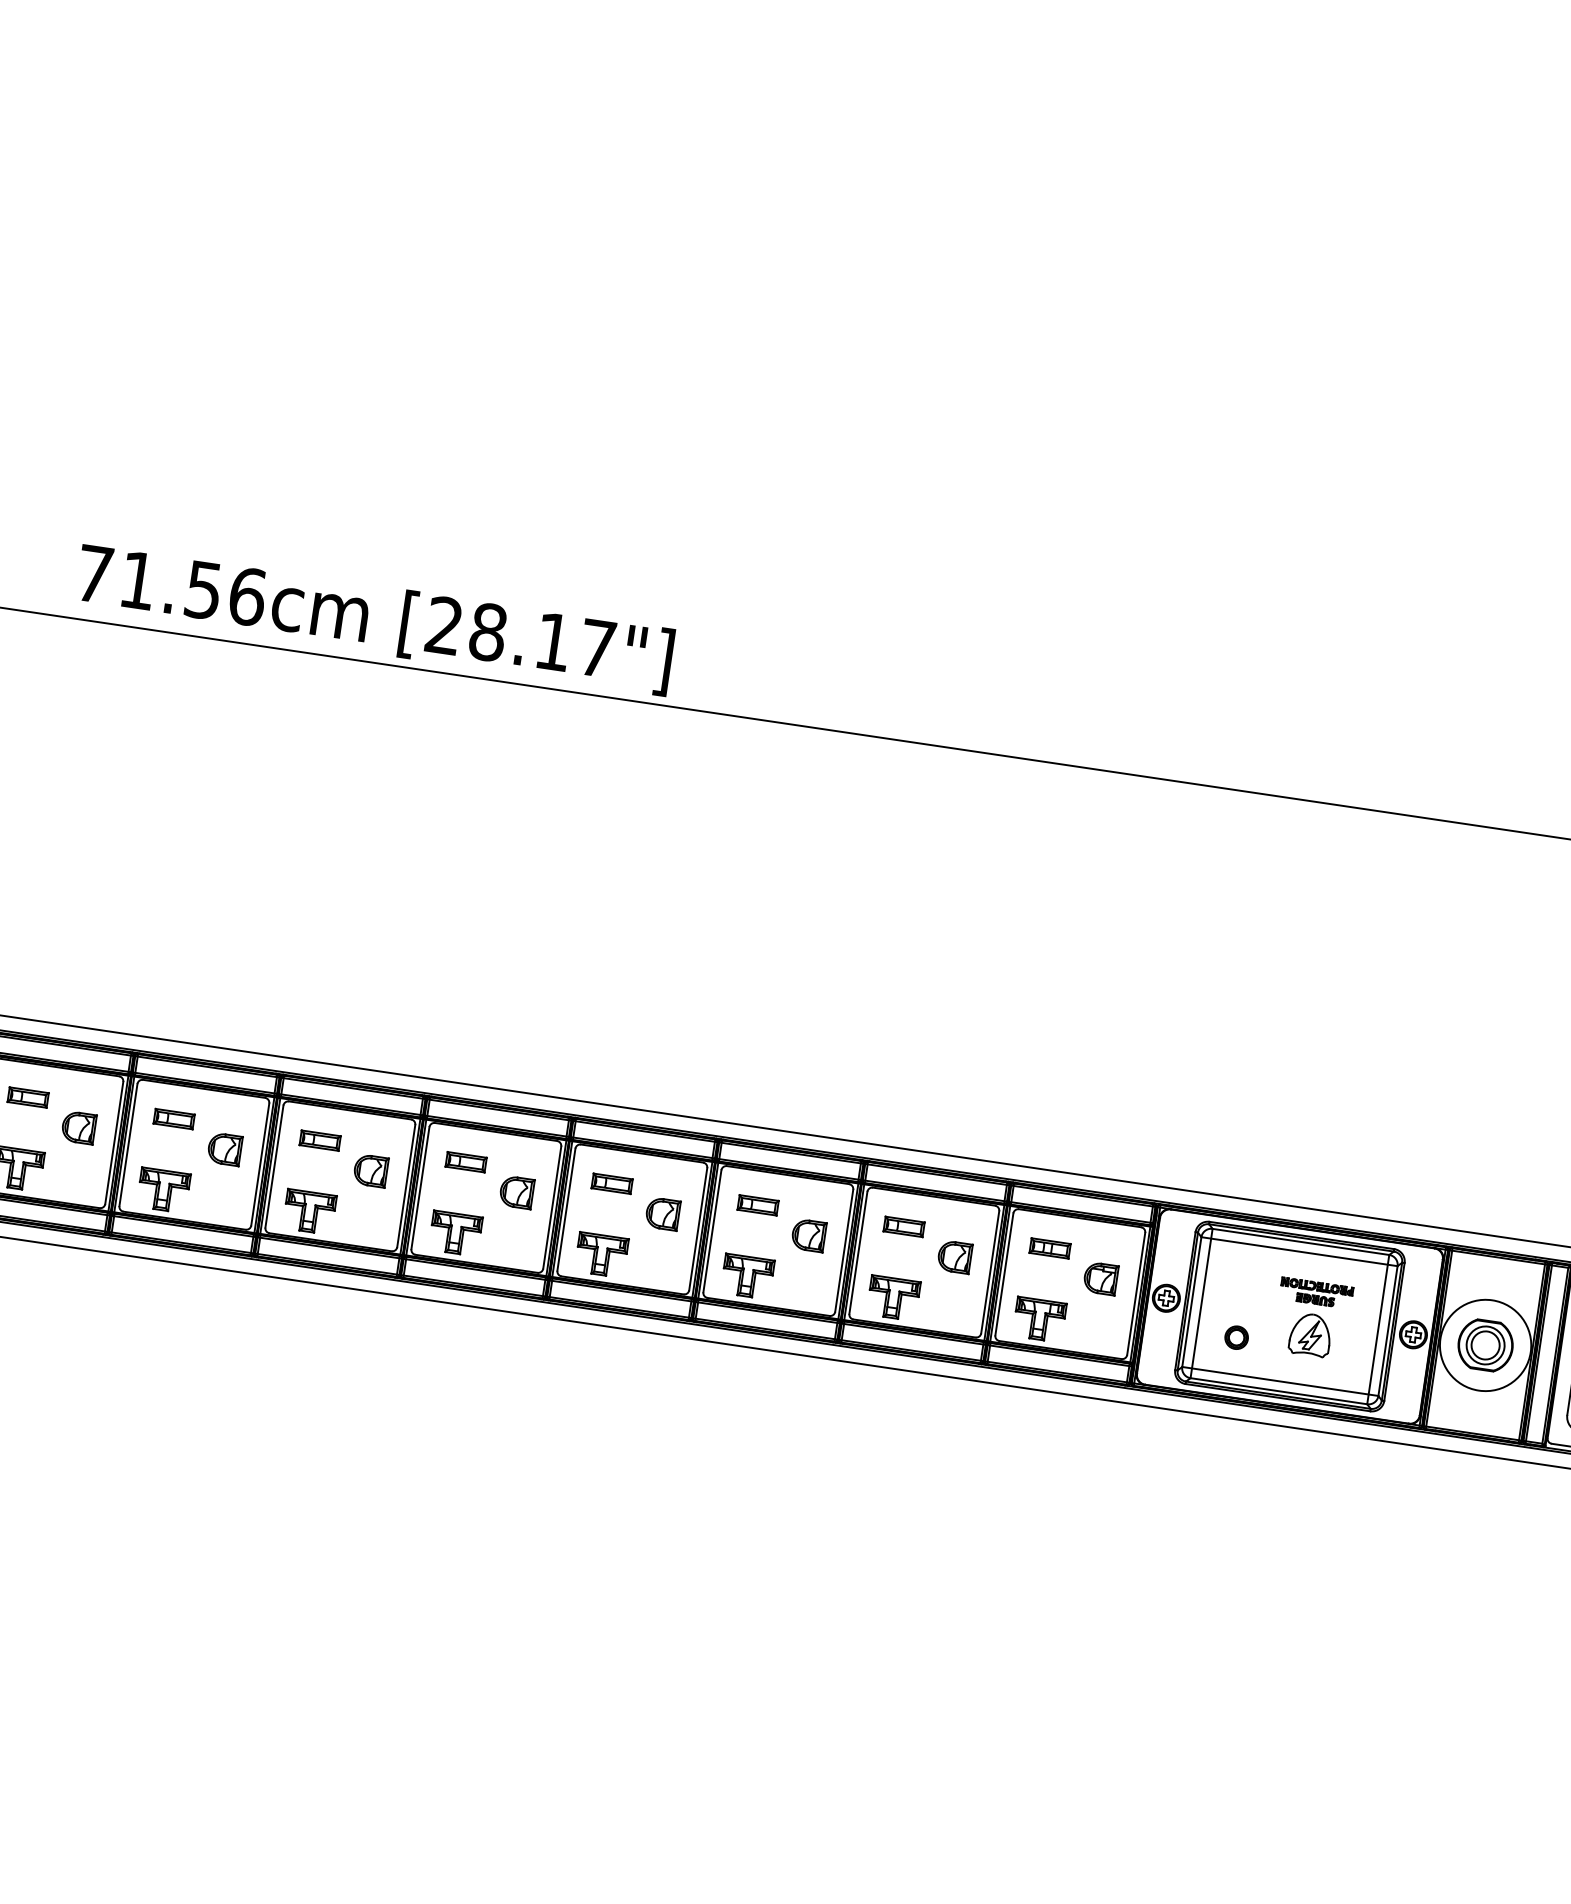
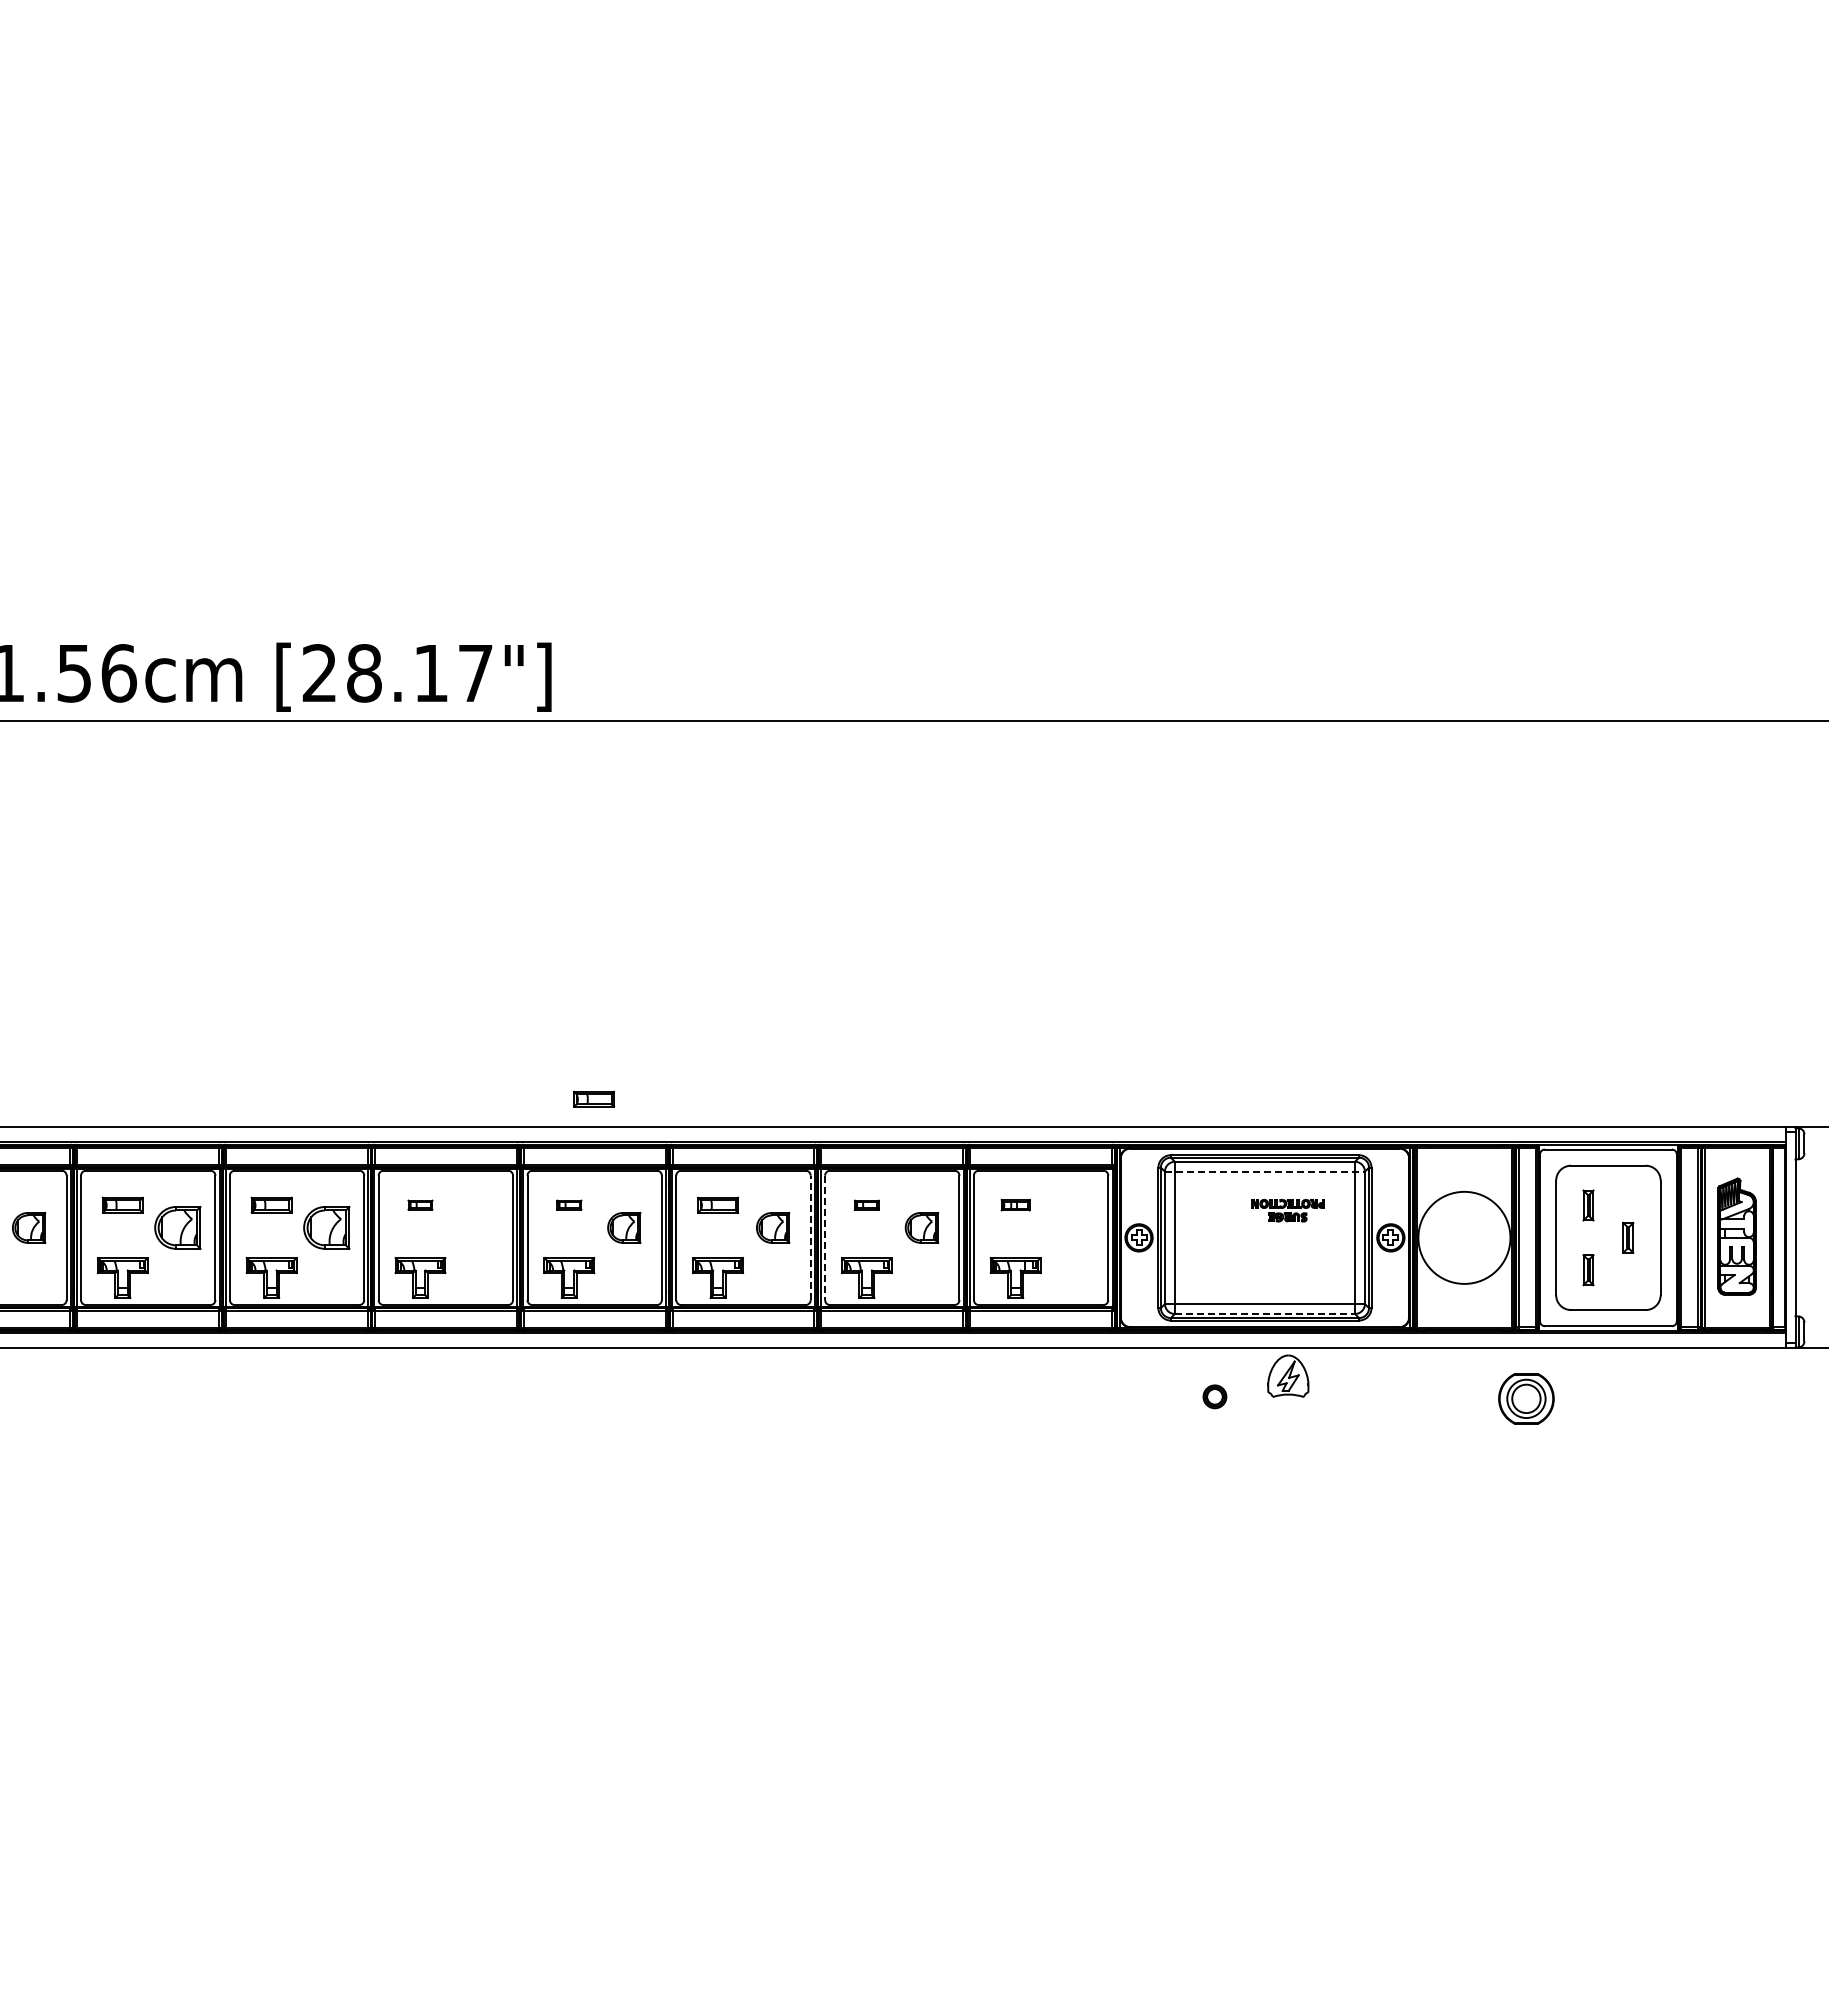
part: (652, 1082) -> (594, 1098), added
part: (224, 1148) -> (177, 1227), size x1.4
part: (466, 1161) -> (420, 1204), size x0.6
part: (370, 1170) -> (326, 1227), size x1.4
part: (612, 1183) -> (569, 1204), size x0.6
part: (516, 1192) -> (475, 1227), removed
part: (903, 1226) -> (866, 1204), size x0.6
part: (1050, 1247) -> (1015, 1204), size x0.7
line: (844, 1250) -> (810, 1237), solid -> dashed
line: (1299, 1251) -> (1264, 1171), solid -> dashed
line: (858, 1253) -> (825, 1238), solid -> dashed
part: (1100, 1278) -> (1070, 1227), removed
part: (1310, 1334) -> (1288, 1375), moved
part: (1236, 1337) -> (1214, 1396), moved
part: (1485, 1345) -> (1526, 1398), moved
line: (1279, 1390) -> (1265, 1313), solid -> dashed

